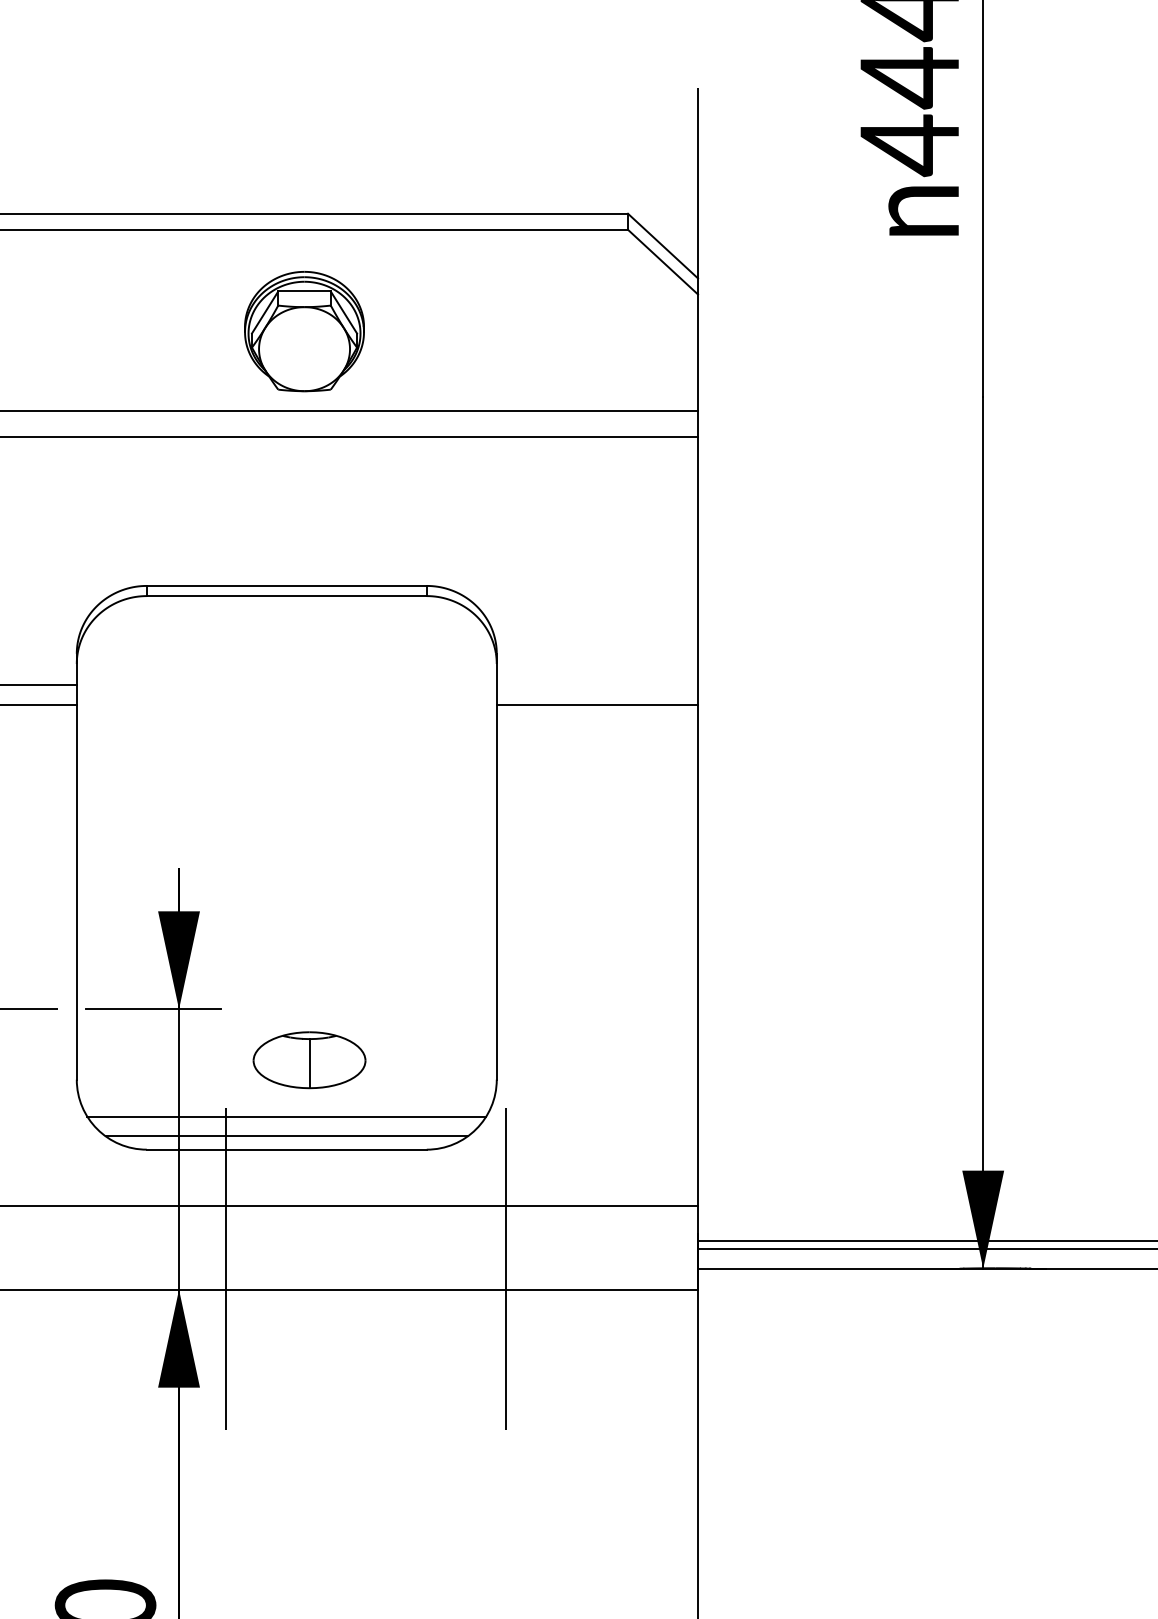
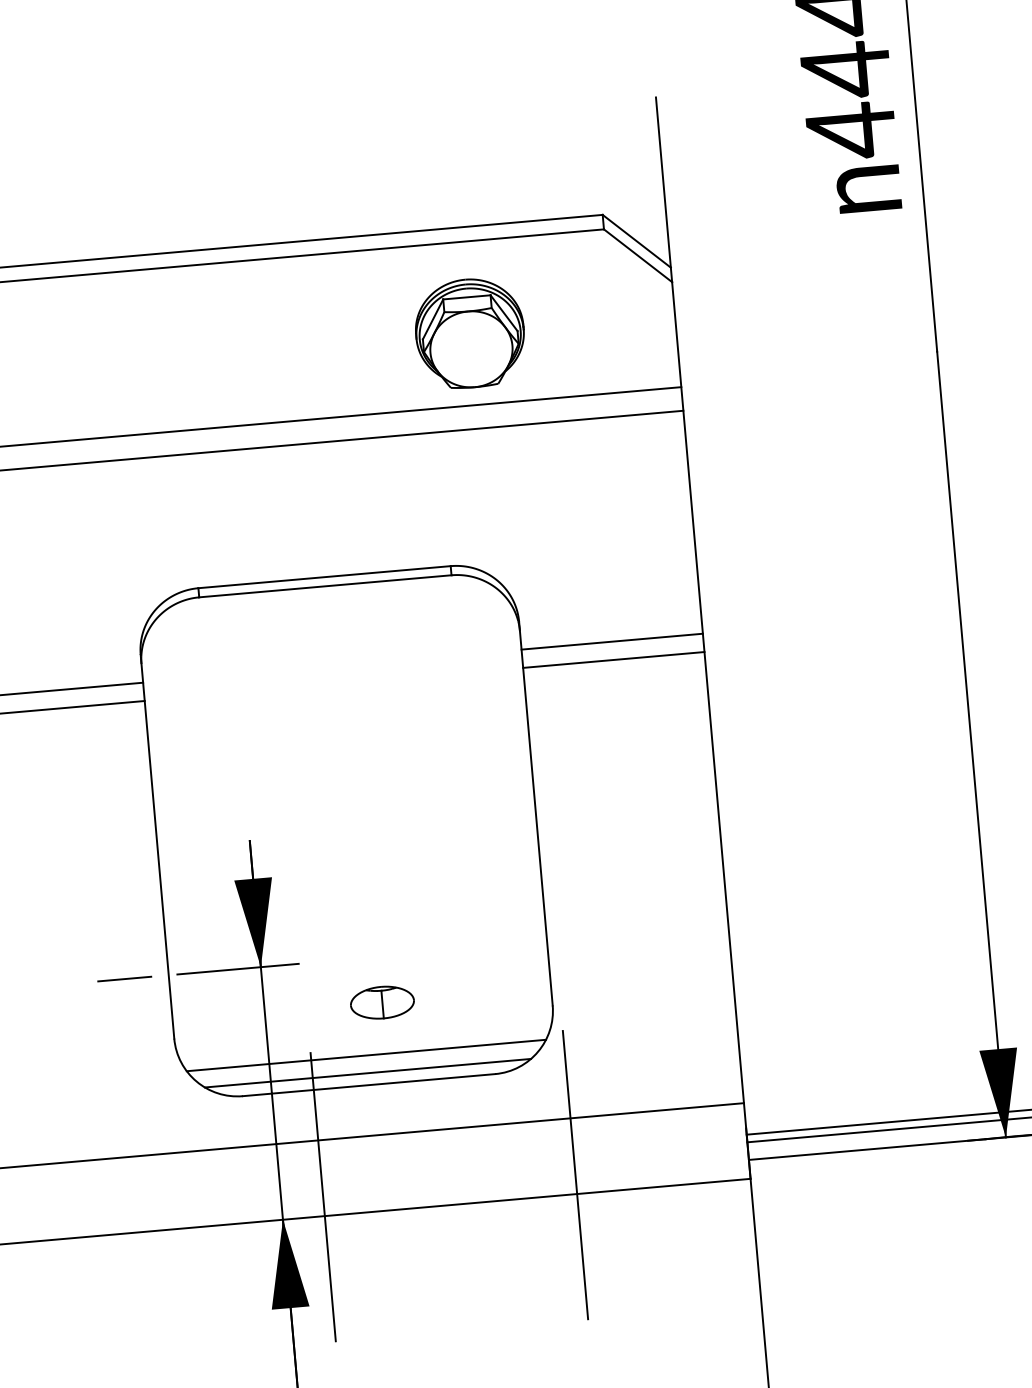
part: (304, 331) -> (470, 333), moved
line: (597, 684) -> (612, 641), added
part: (309, 1059) -> (382, 1002), size x0.62

